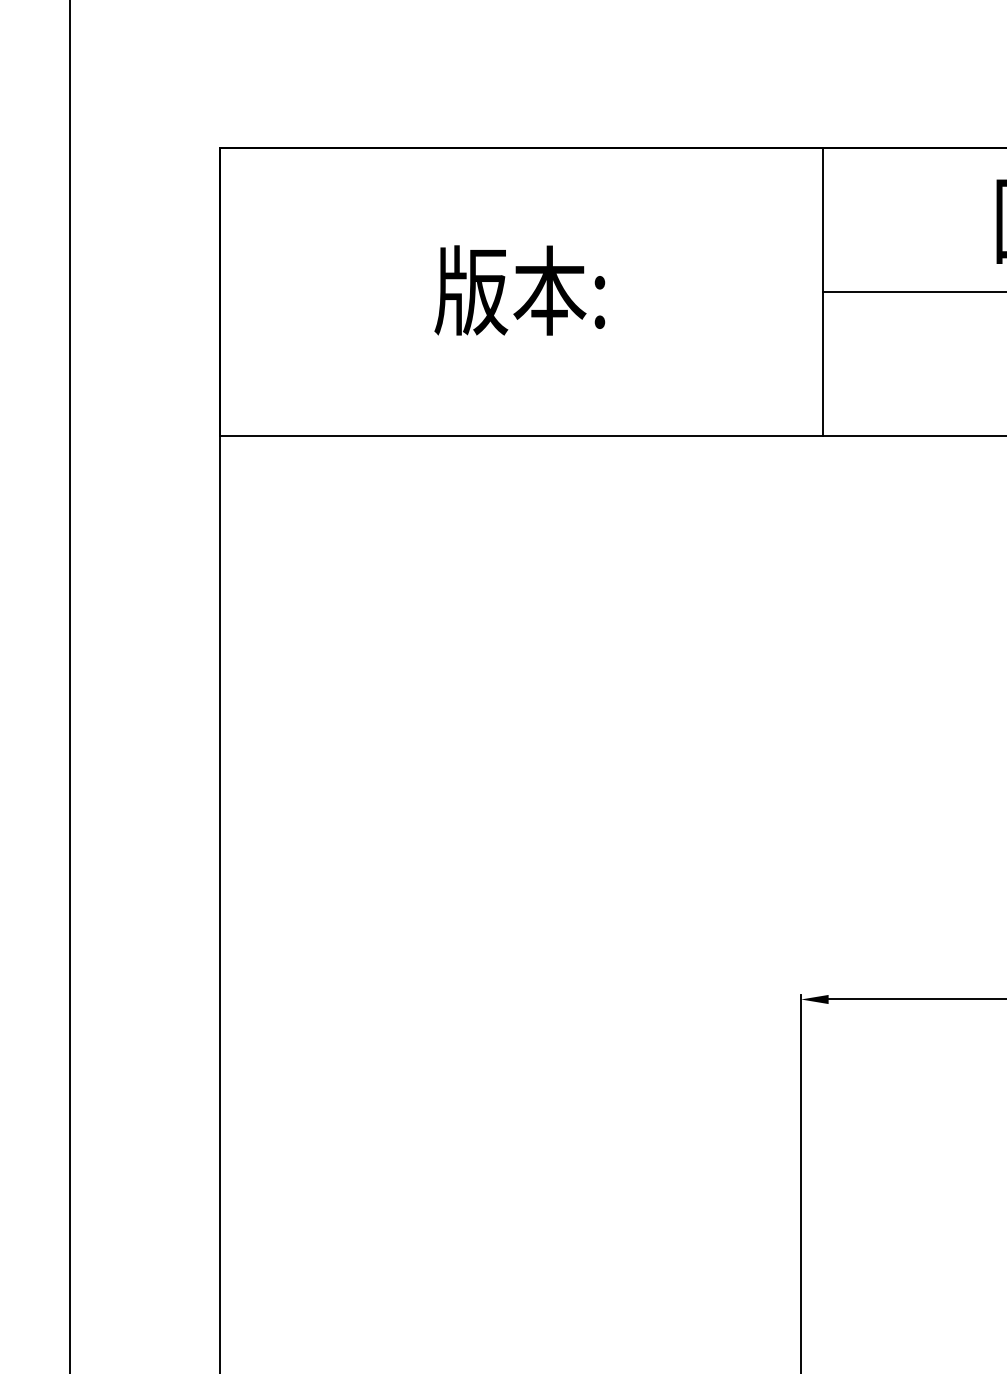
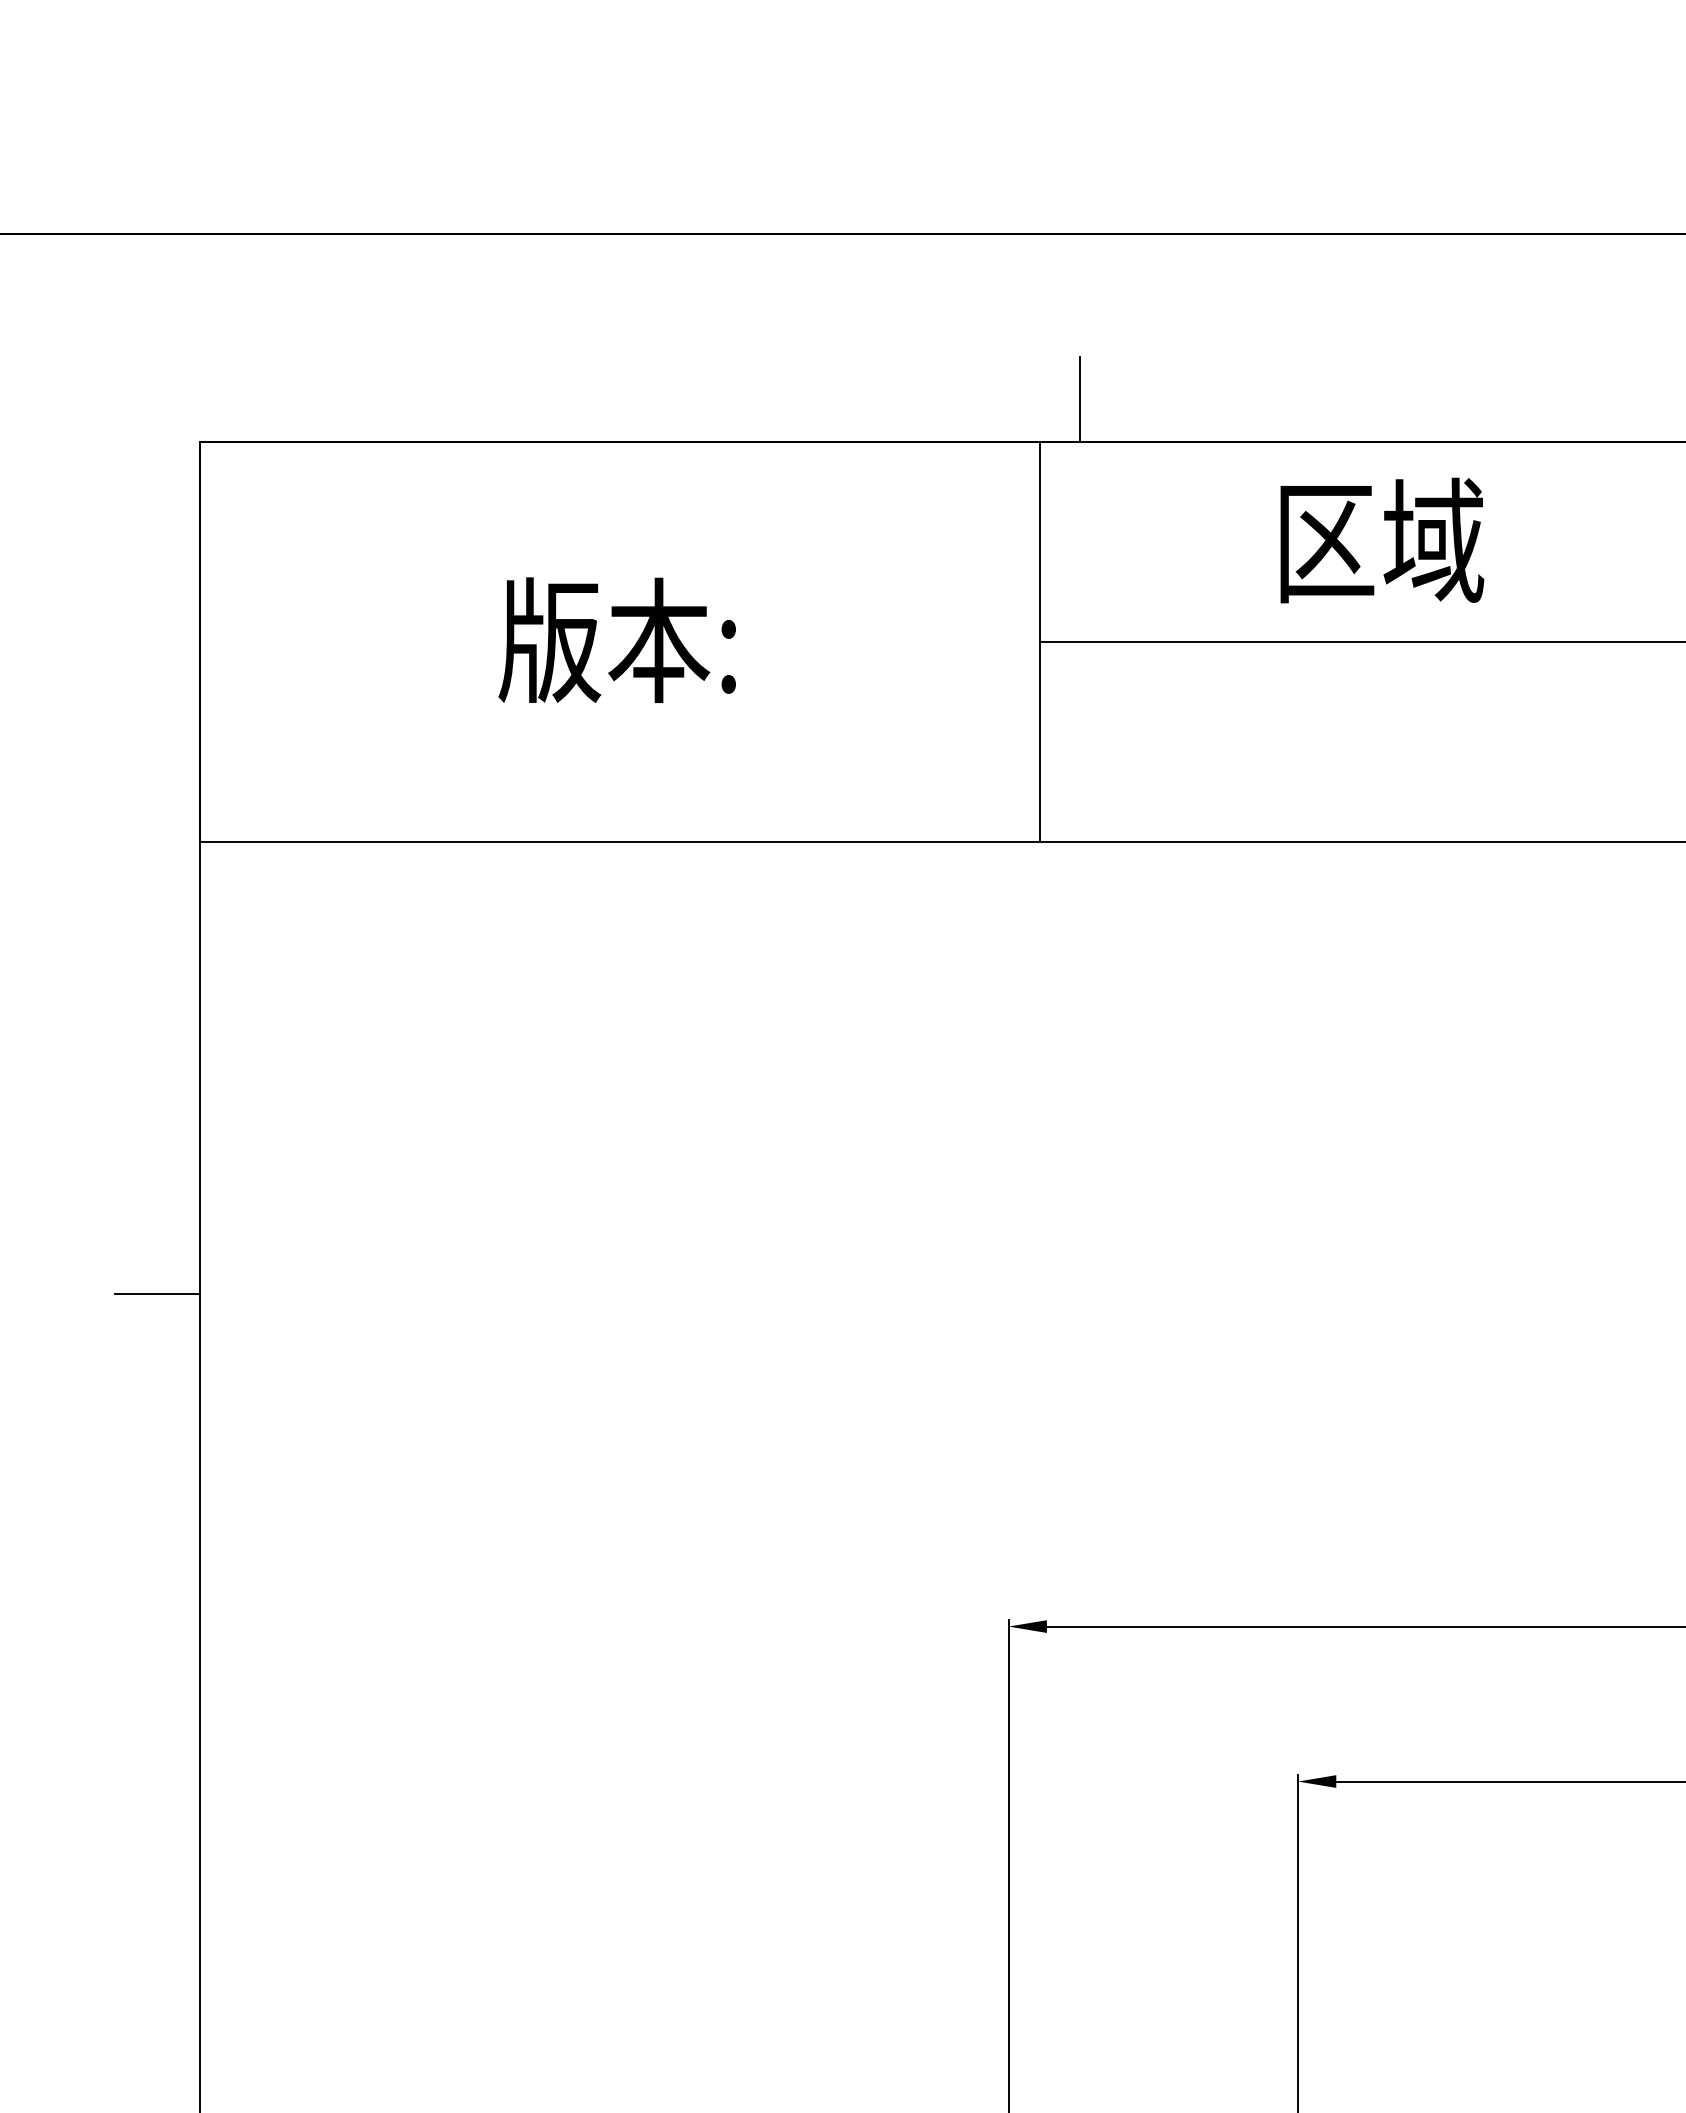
line: (852, 117) -> (1079, 399), added
line: (189, 760) -> (157, 1294), added

